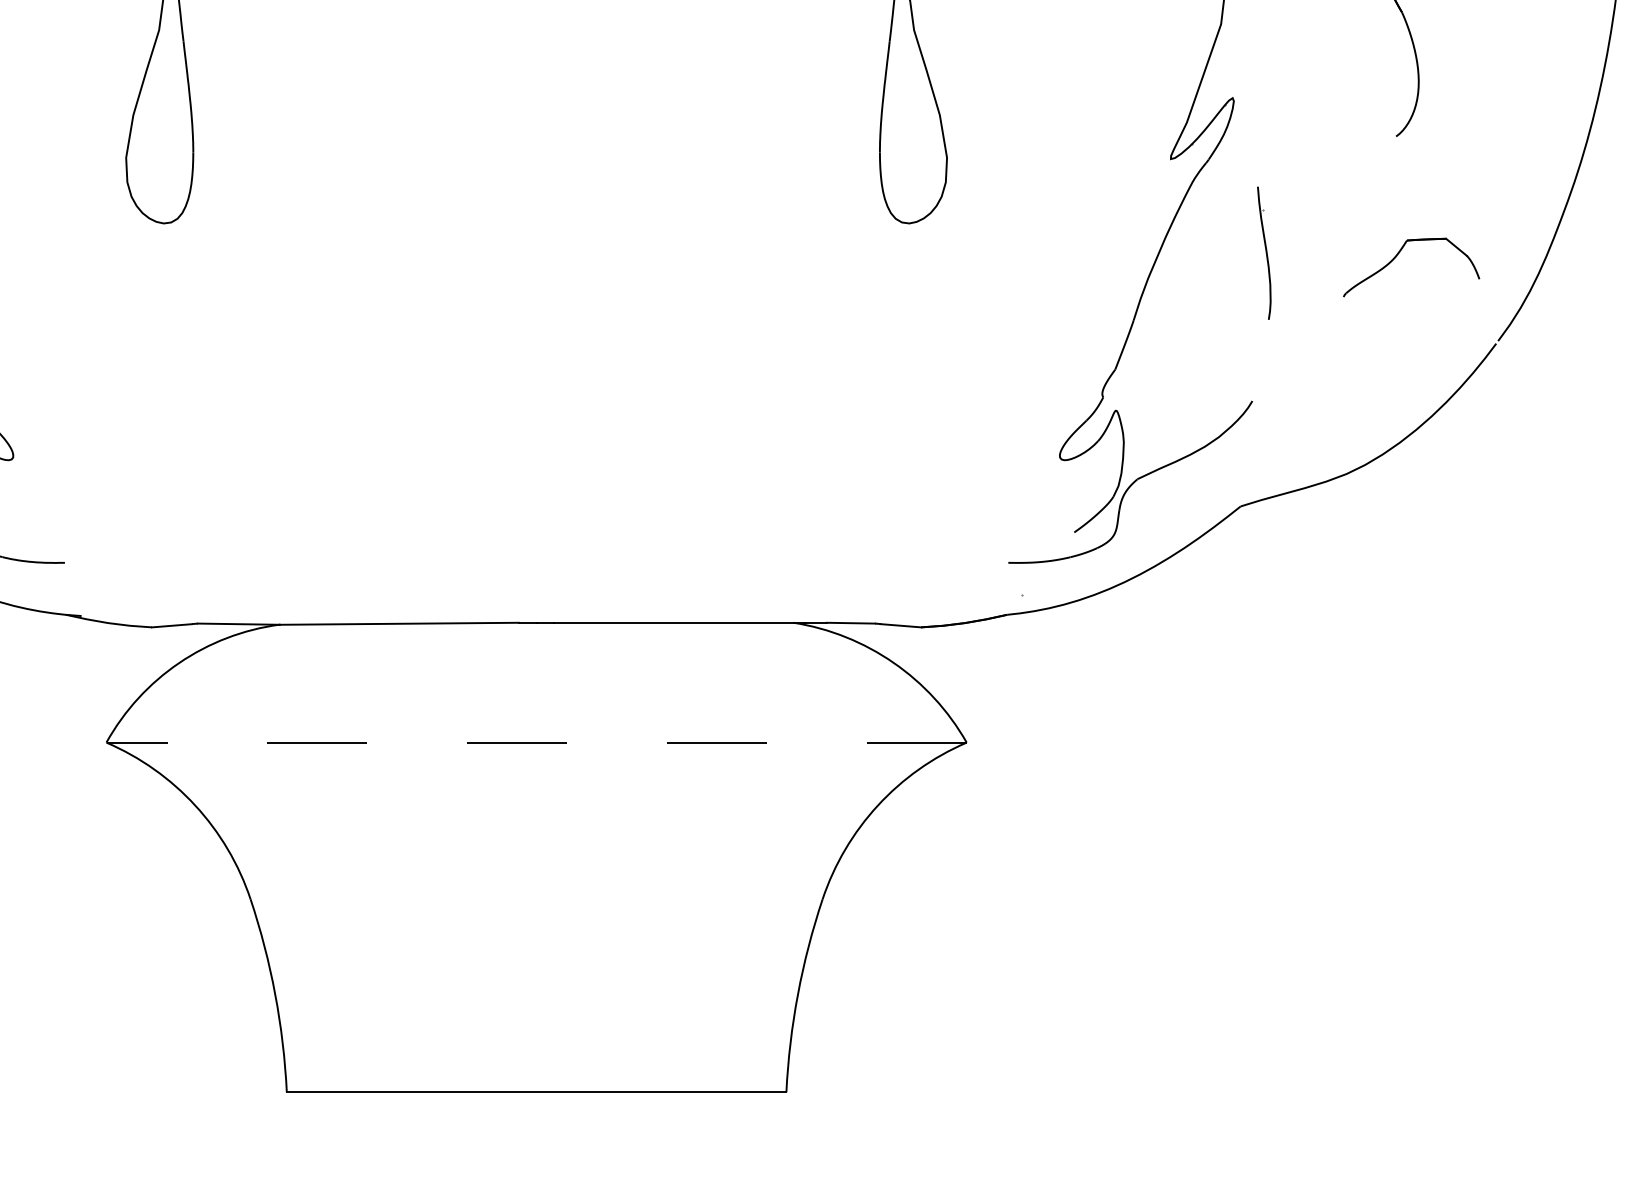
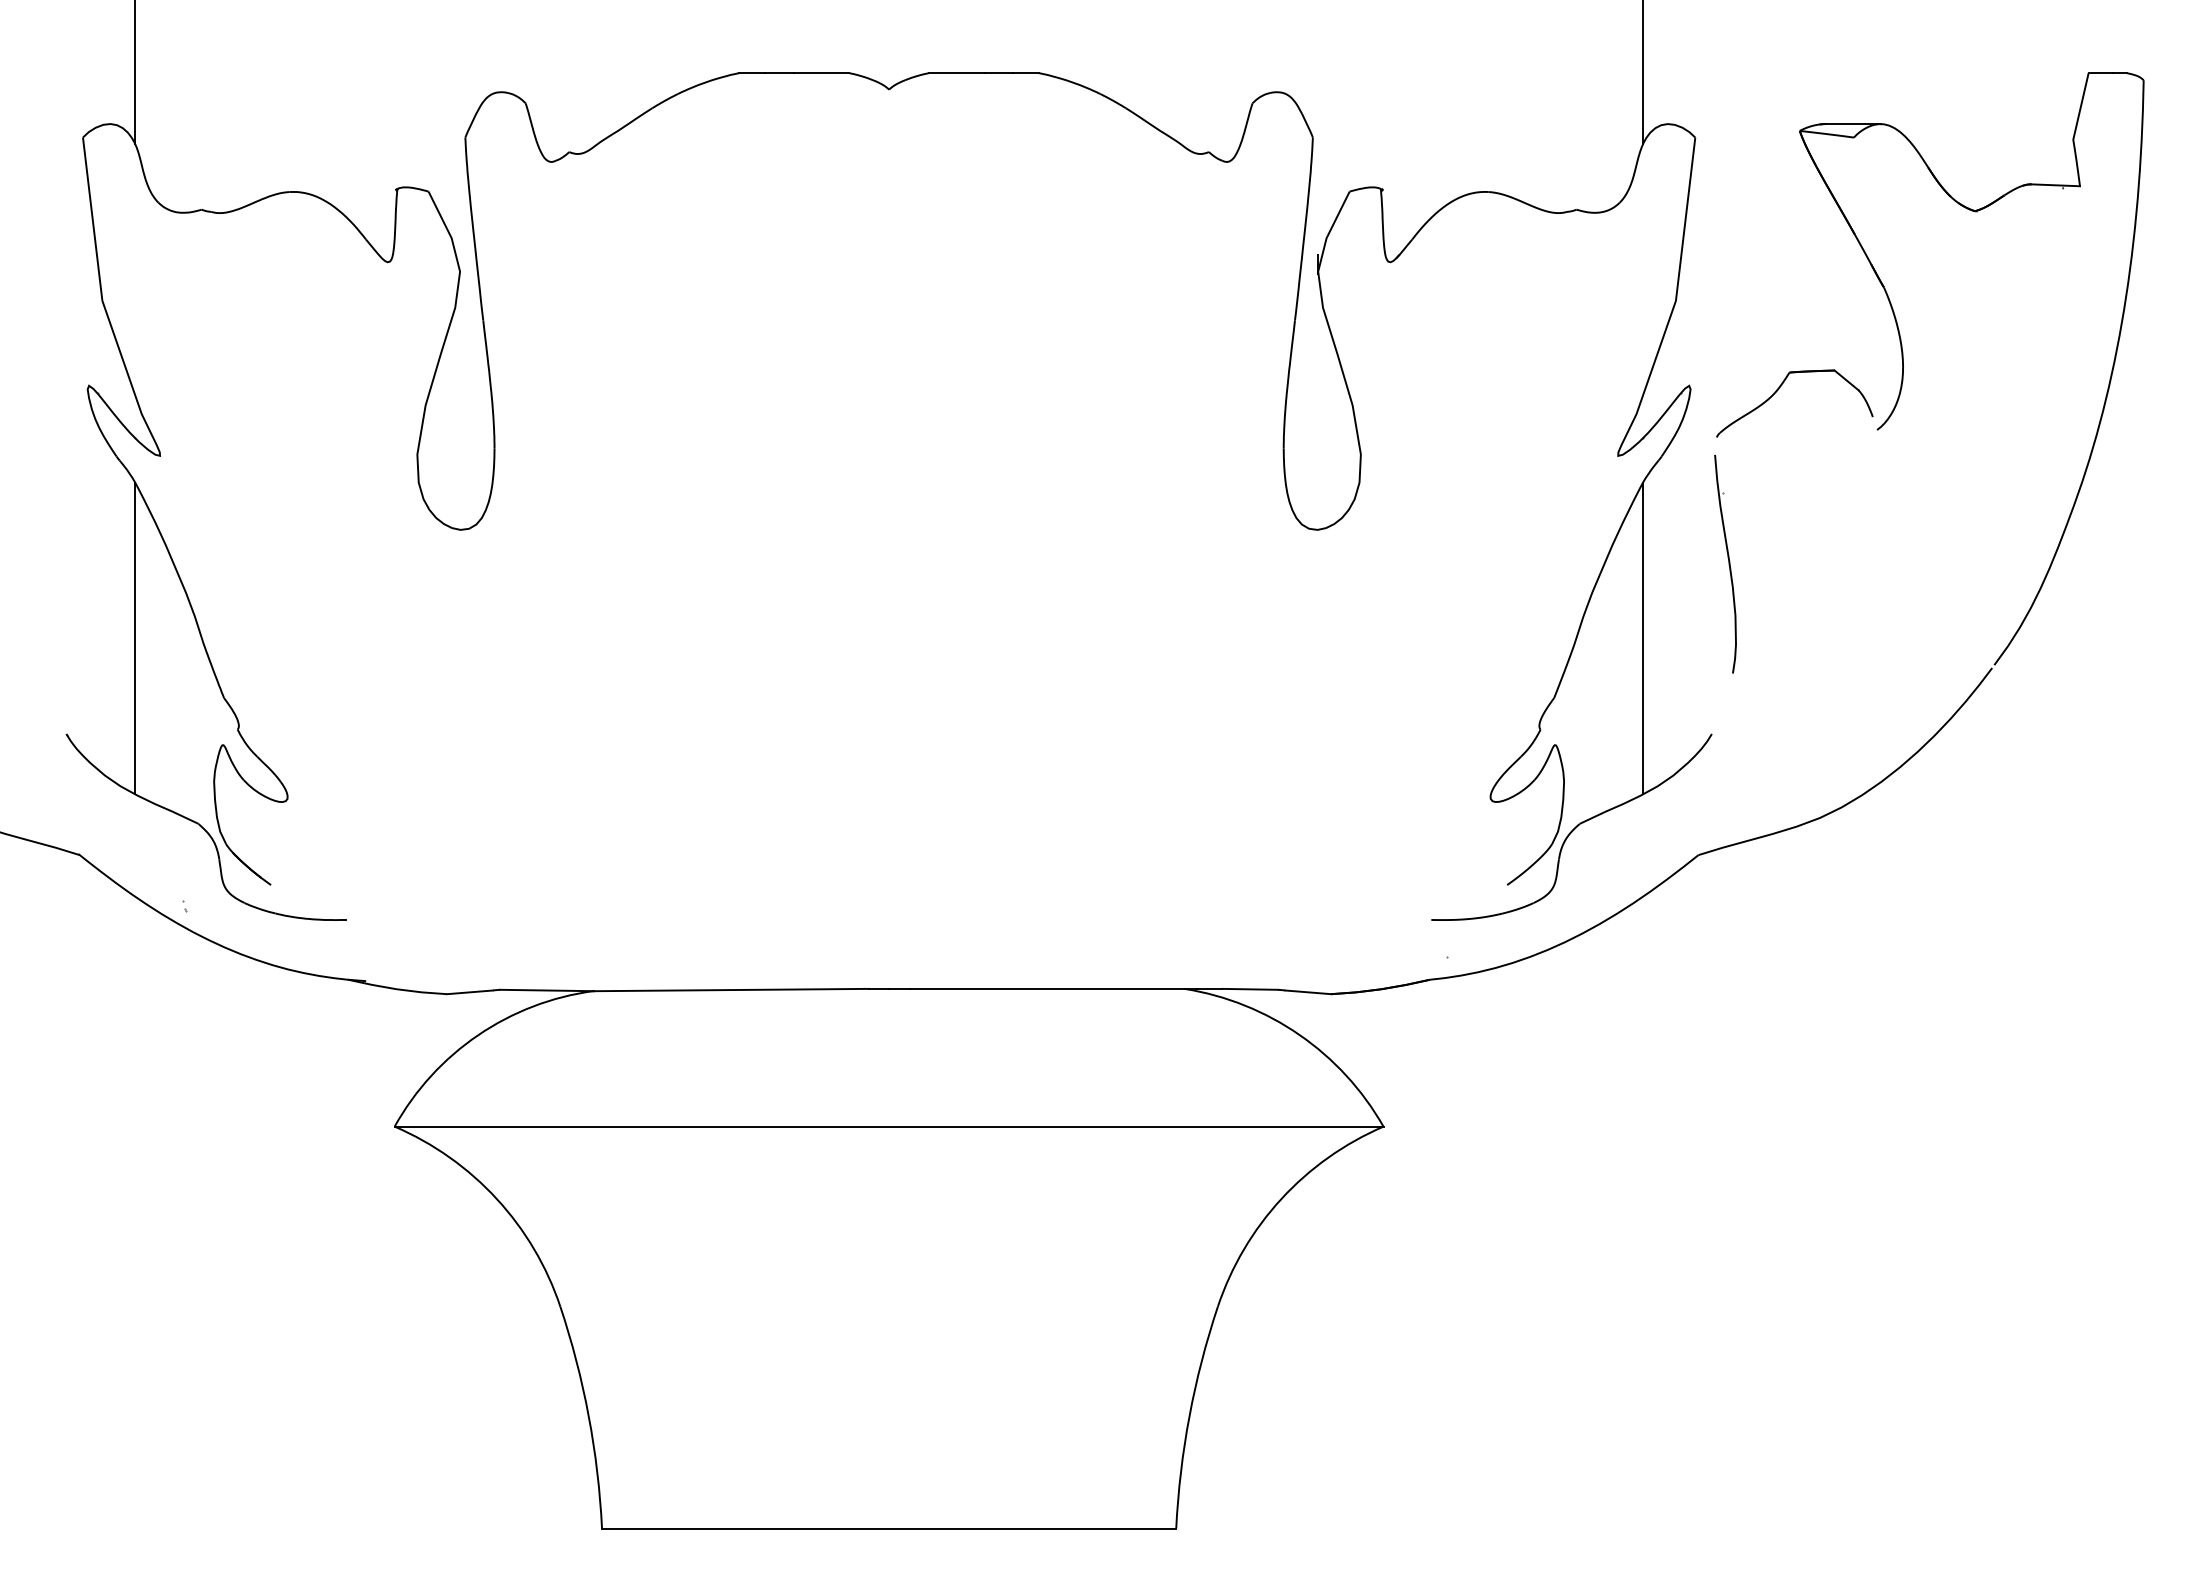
part: (1264, 252) -> (1725, 563), size x1.43
part: (1398, 255) -> (1779, 389), moved
line: (1192, 317) -> (1642, 638), added
line: (536, 742) -> (888, 1126), dashed -> solid

